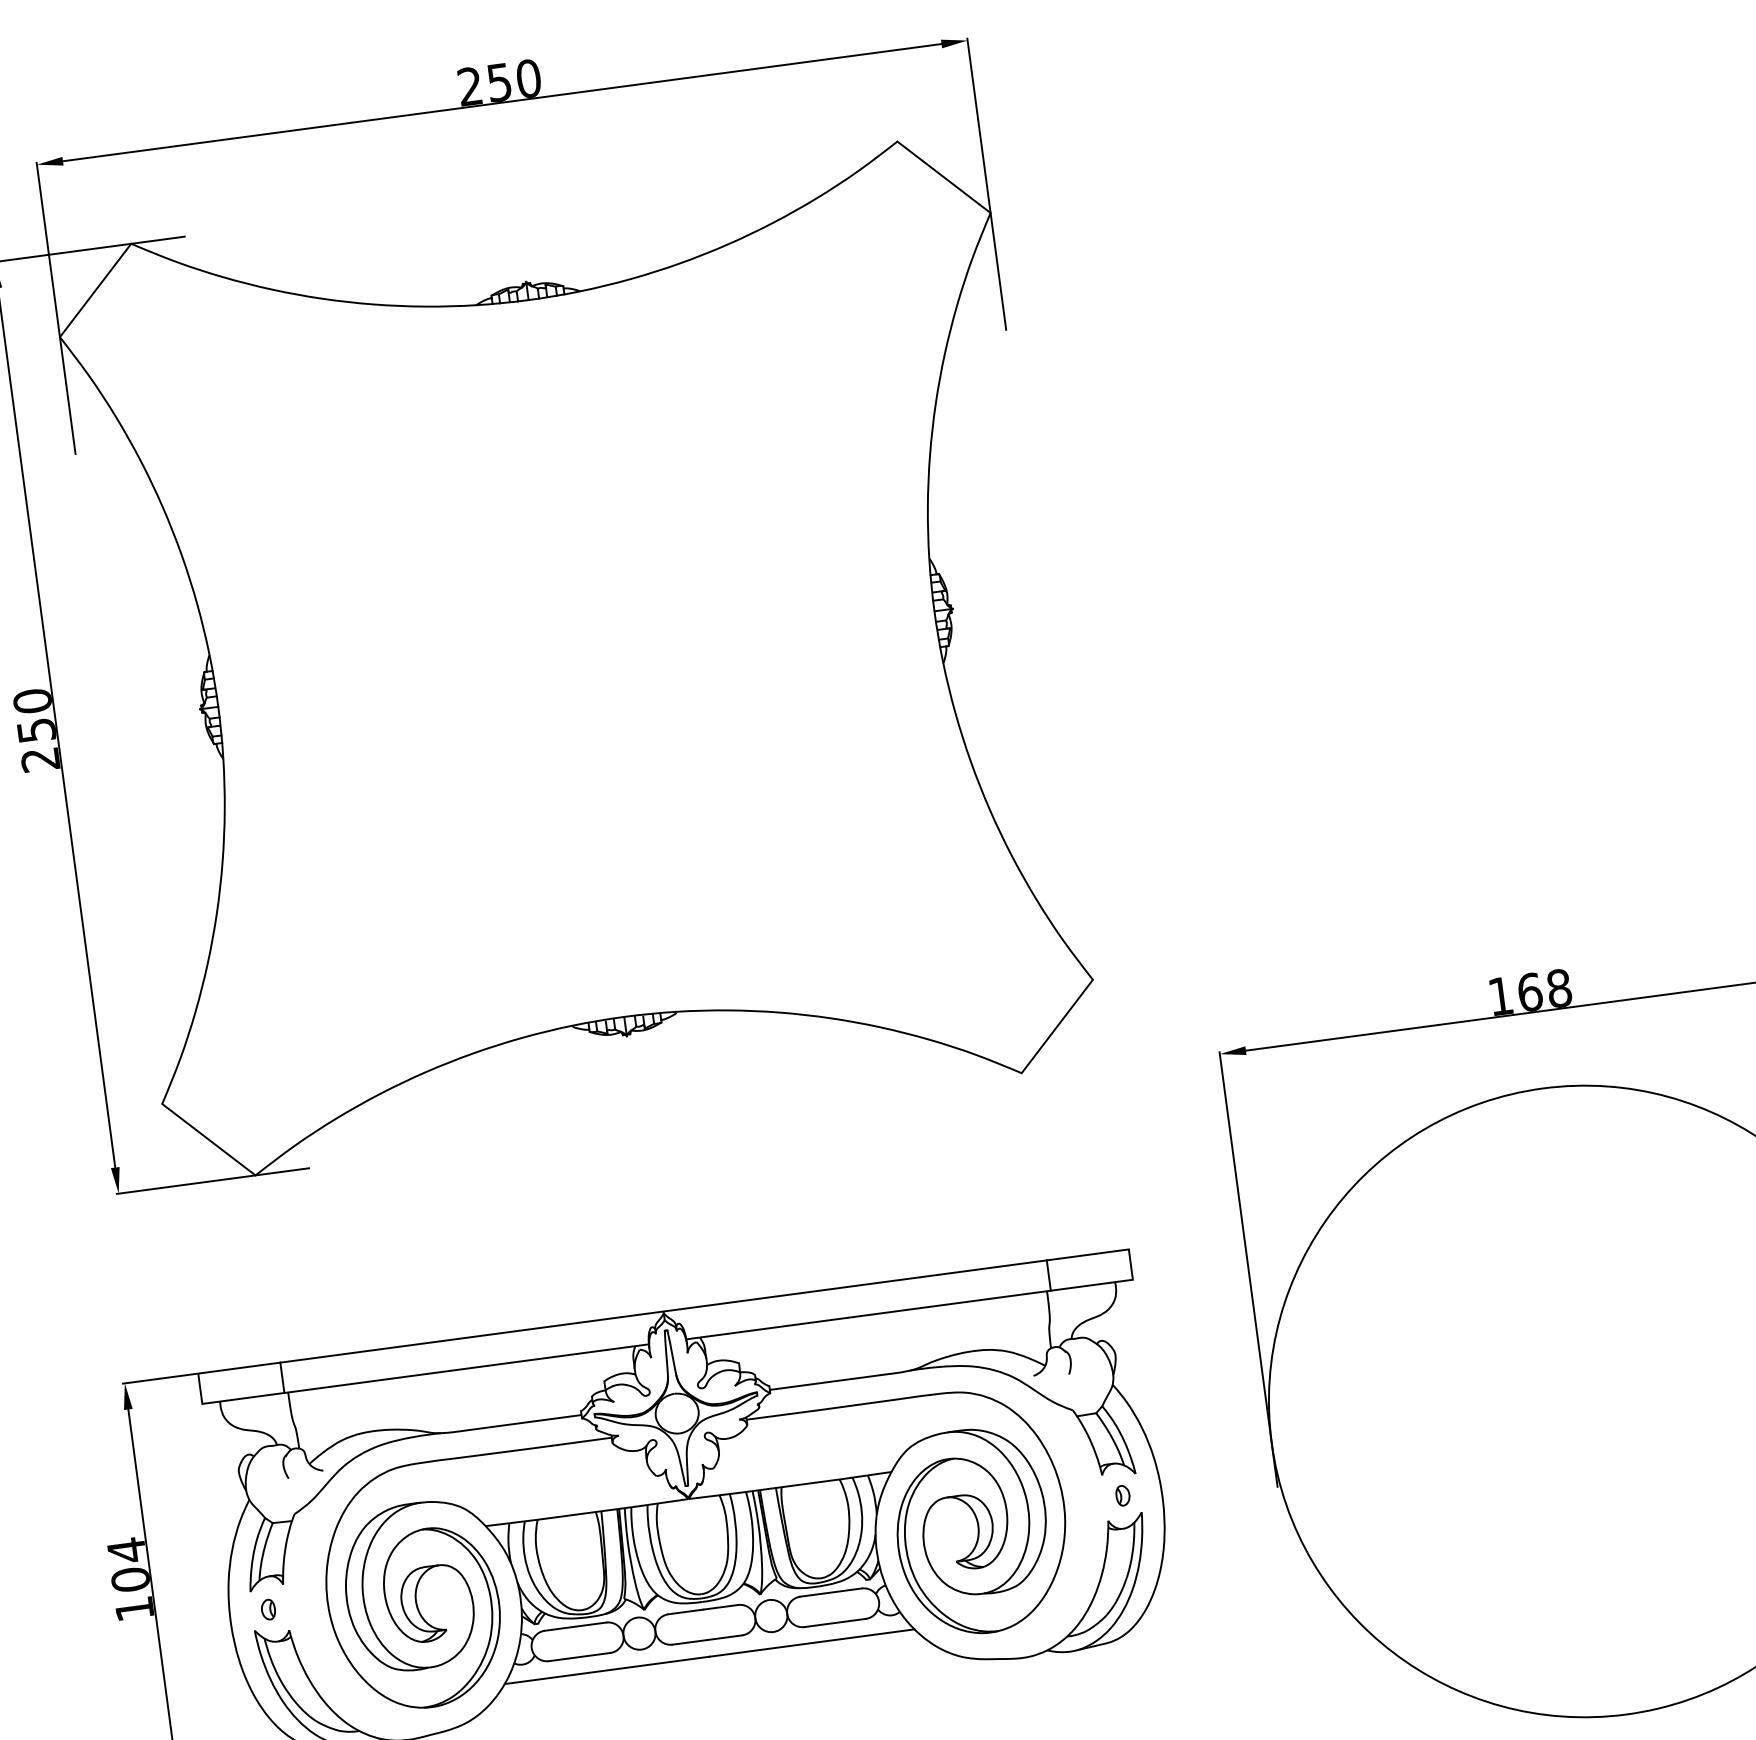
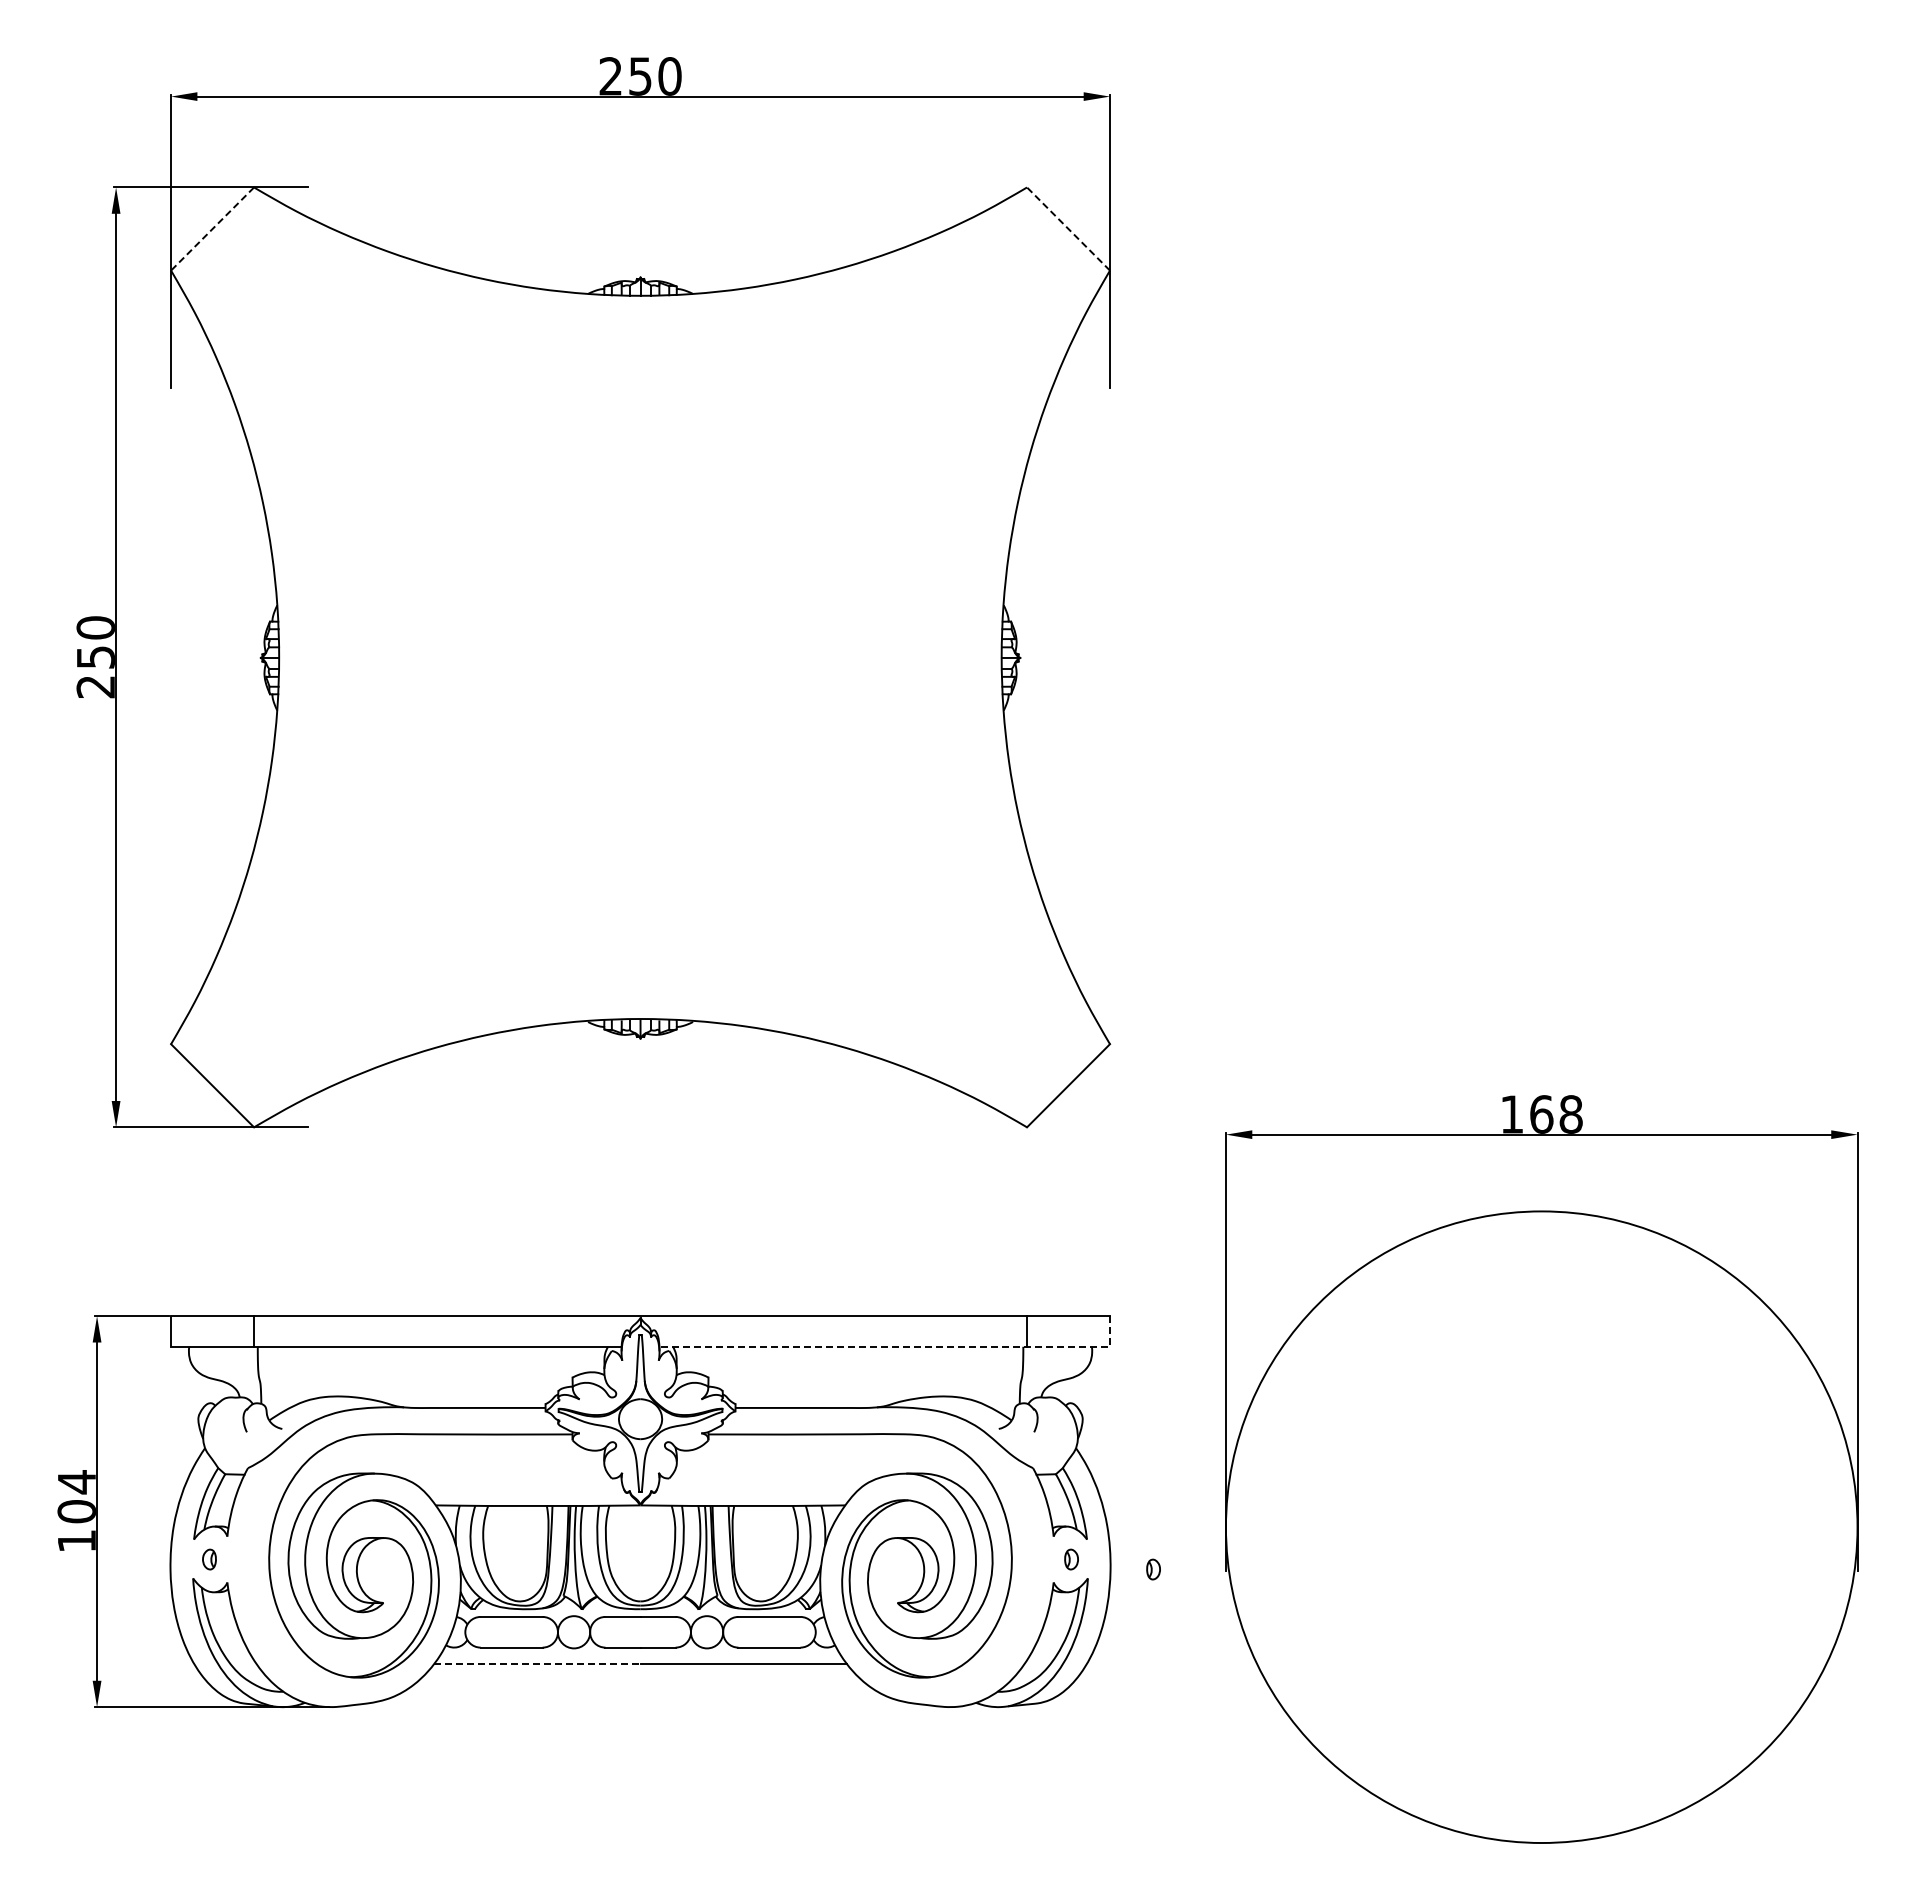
line: (944, 177) -> (1068, 229), solid -> dashed
line: (95, 290) -> (212, 229), solid -> dashed
line: (925, 1307) -> (900, 1346), solid -> dashed
part: (1205, 1494) -> (1153, 1569), added
line: (607, 1670) -> (537, 1664), solid -> dashed

